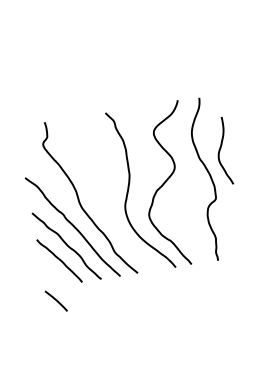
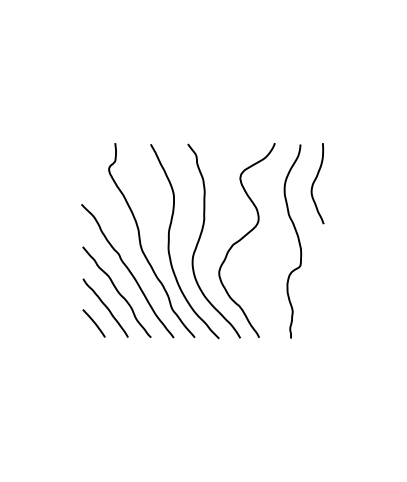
curve: (220, 149) -> (315, 181), moved
curve: (103, 196) -> (169, 241), added
line: (55, 300) -> (93, 322), moved

